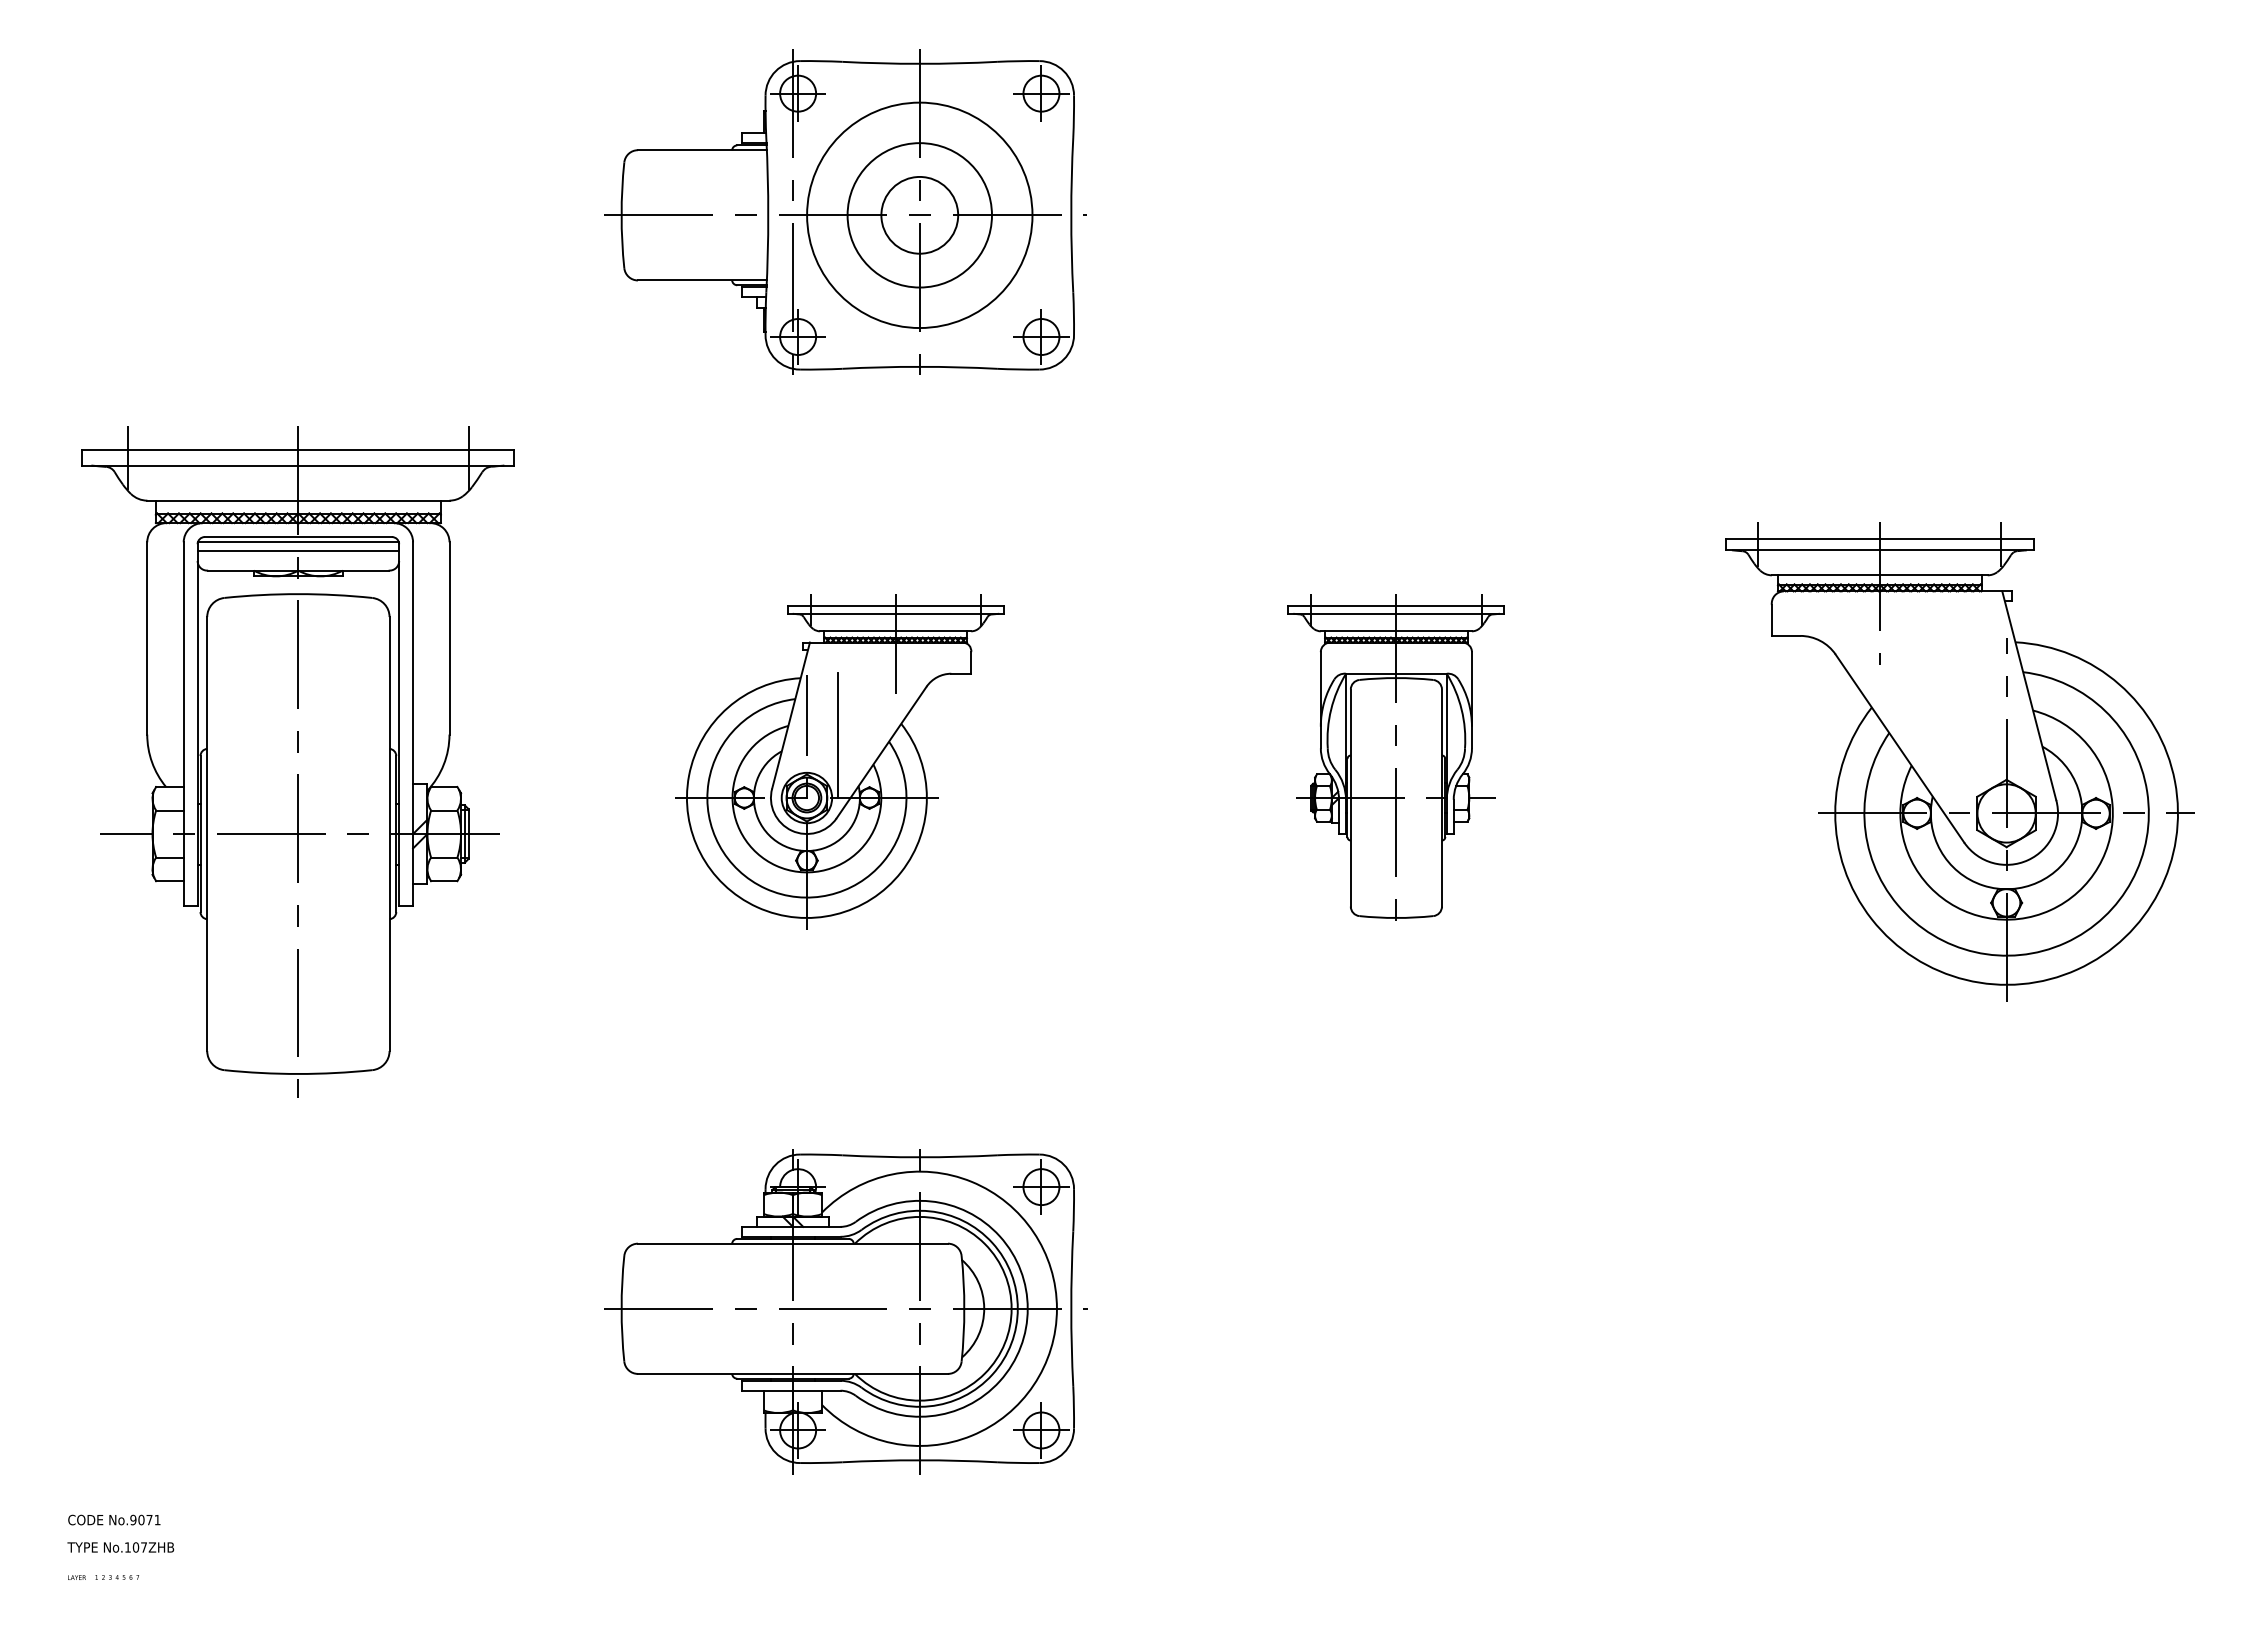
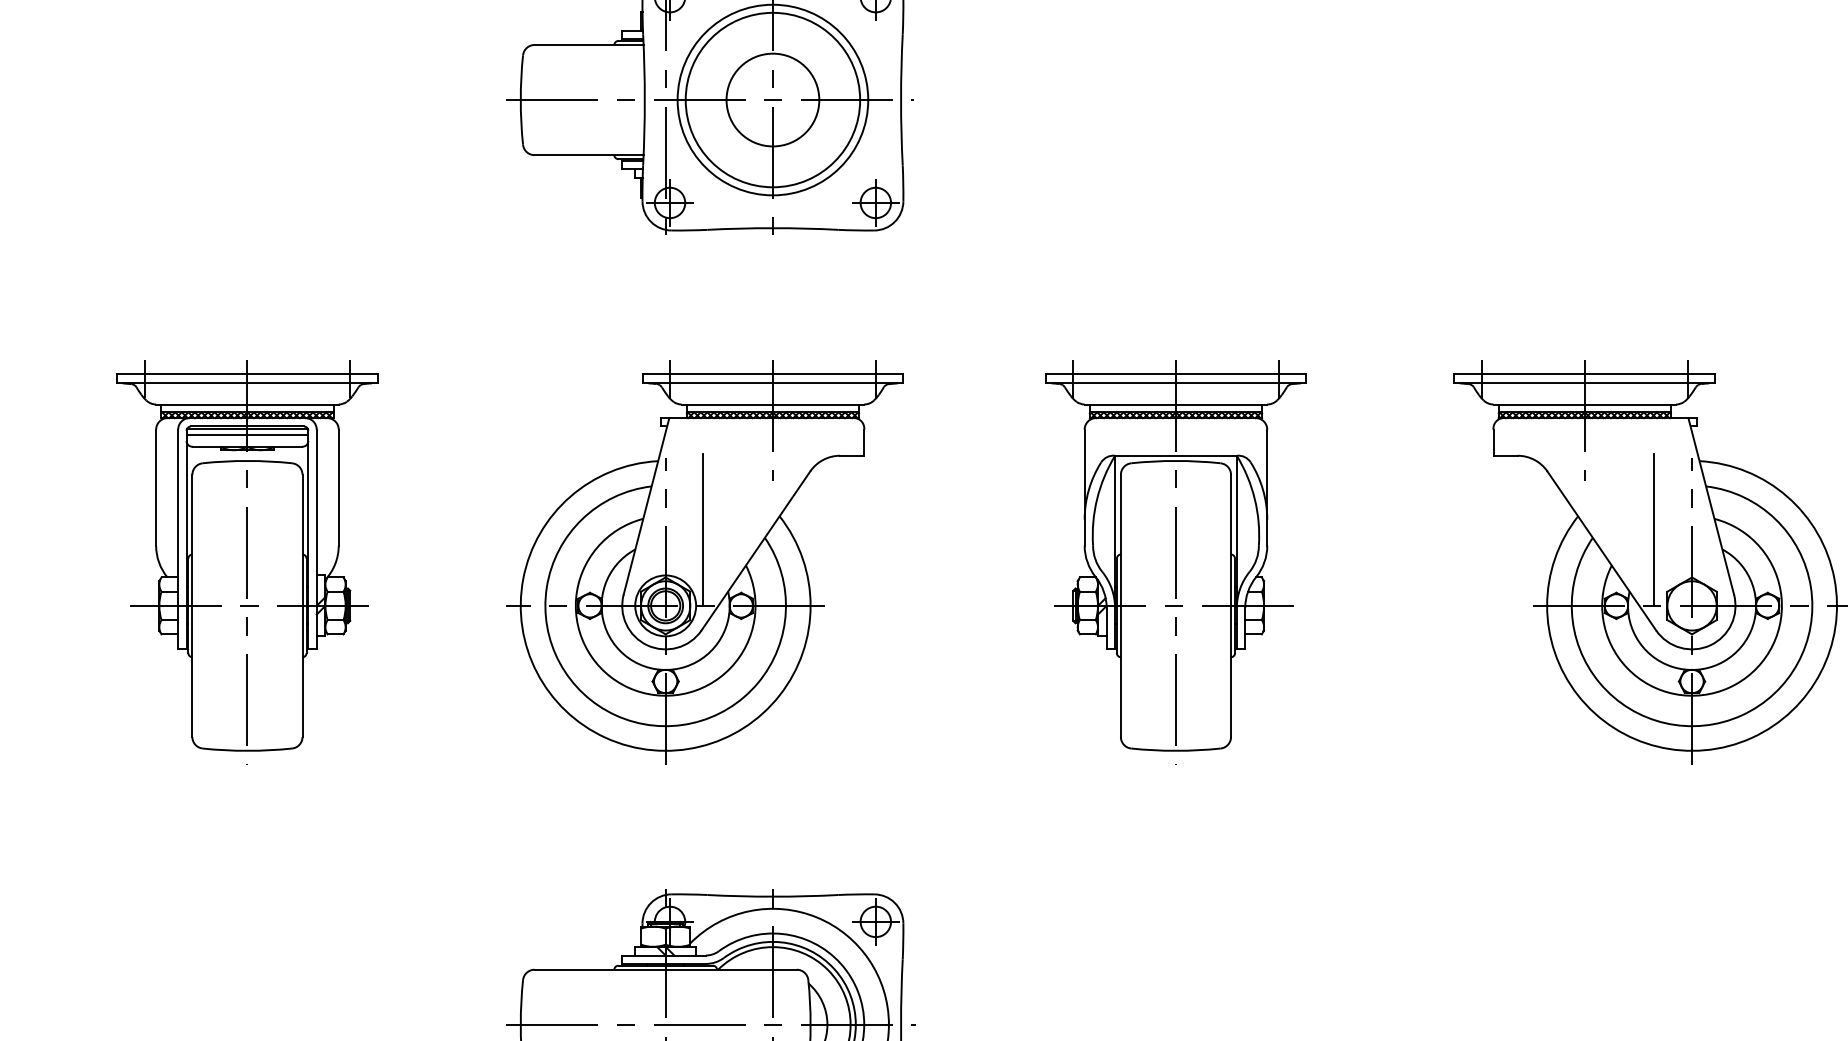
circle: (919, 215) -> (772, 100), size x1.43
circle: (919, 215) -> (772, 100), size x1.43
line: (1962, 723) -> (1654, 529), added
part: (298, 761) -> (247, 561), size x0.71
part: (839, 761) -> (705, 561), size x1.43
part: (1396, 761) -> (1176, 561), size x1.43

